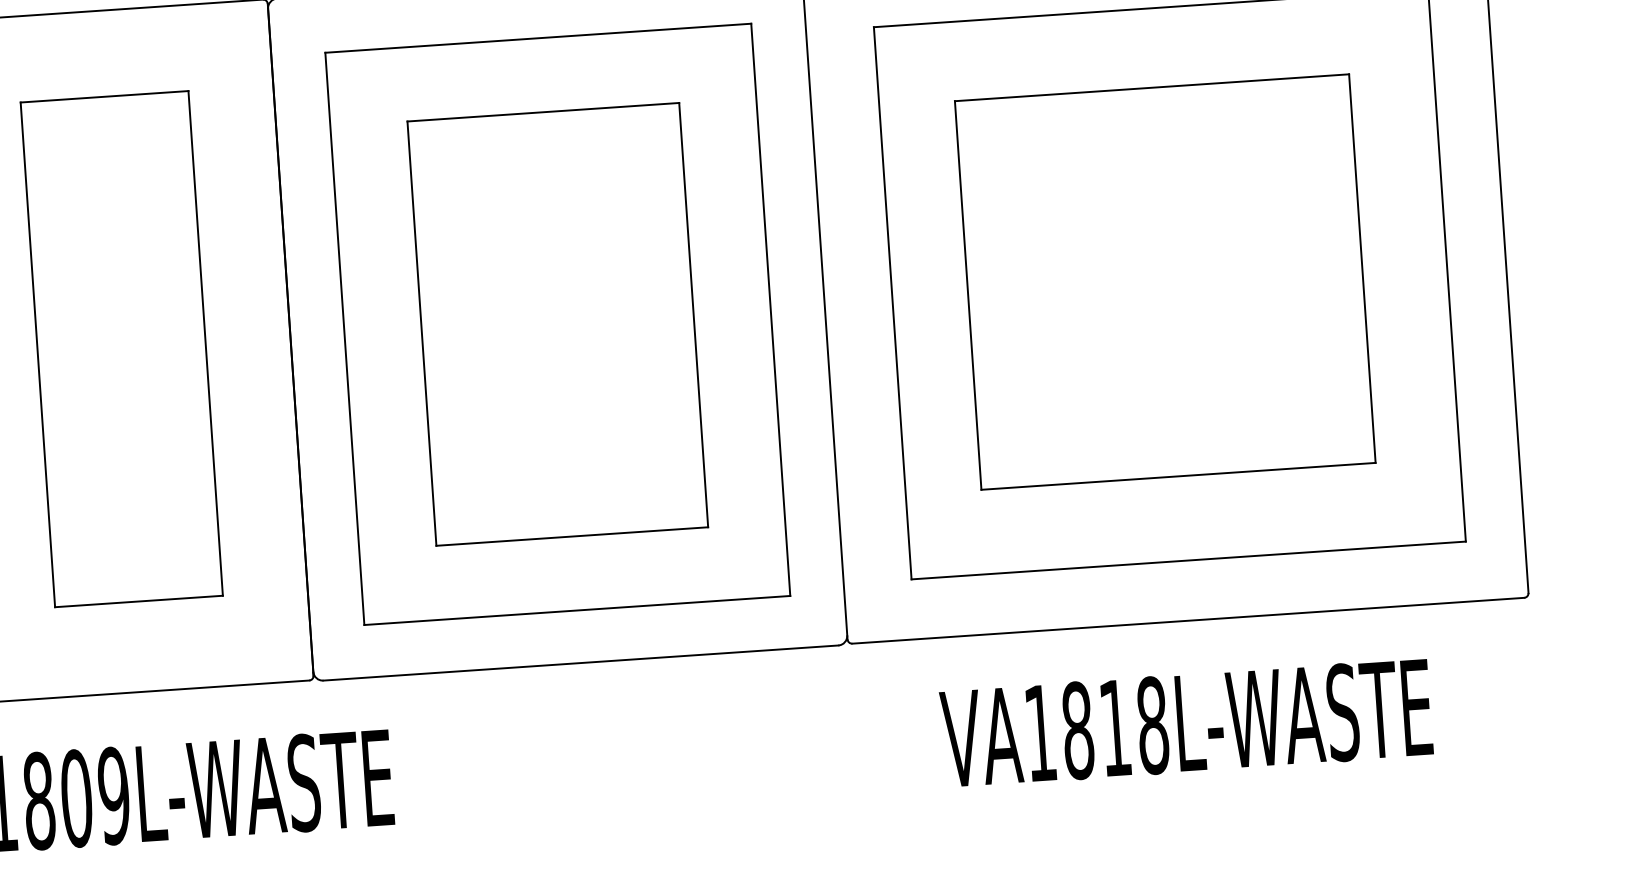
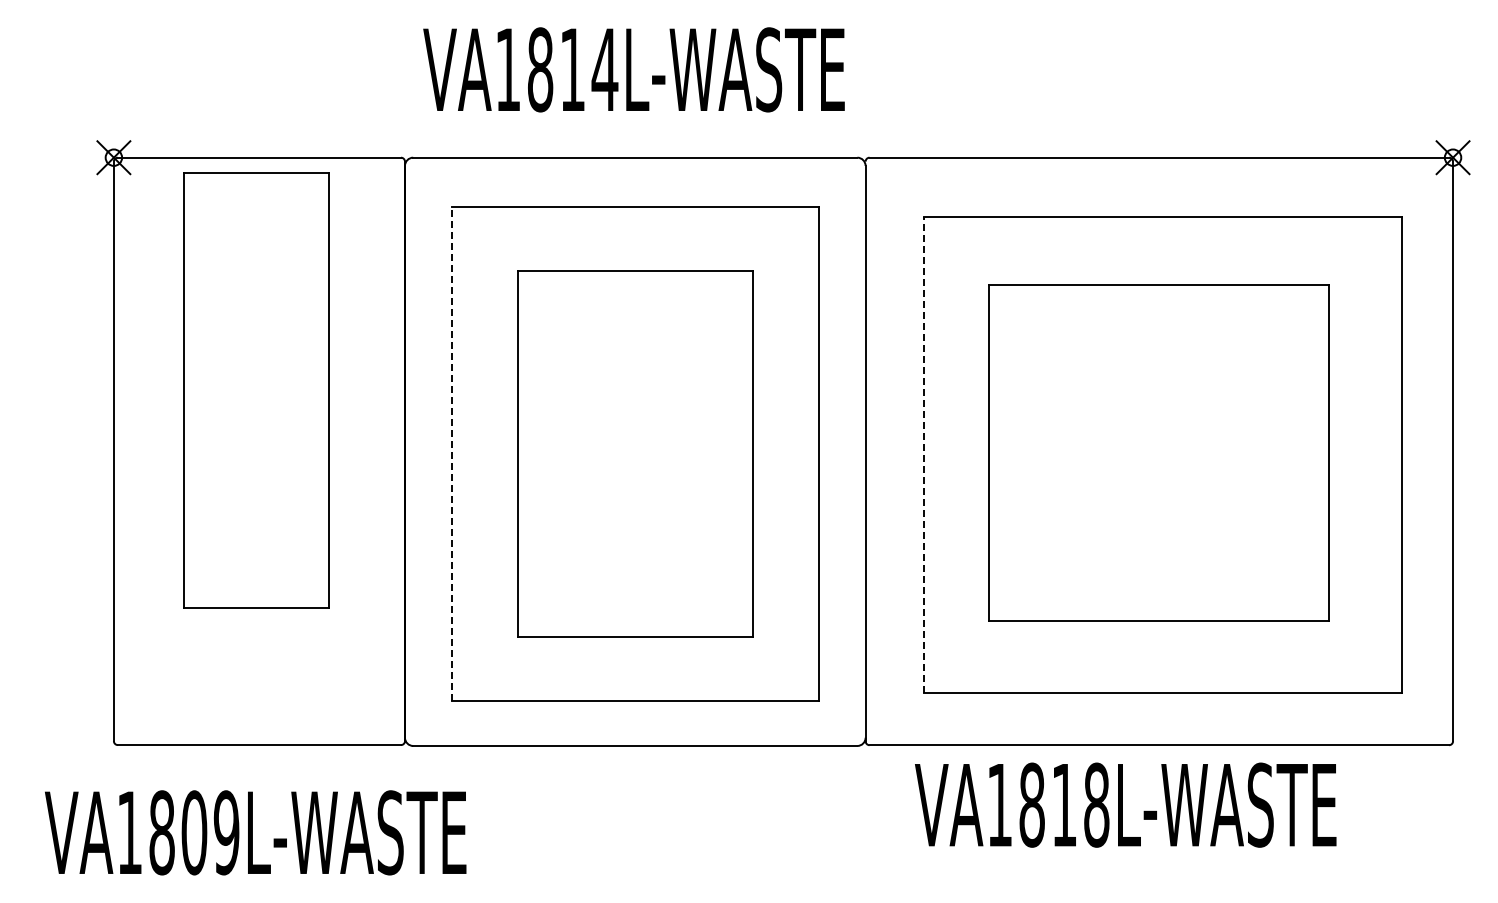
line: (893, 302) -> (924, 454), solid -> dashed
line: (344, 338) -> (451, 453), solid -> dashed
part: (121, 349) -> (256, 390), moved
text: (1186, 722) -> (1125, 804), moved

